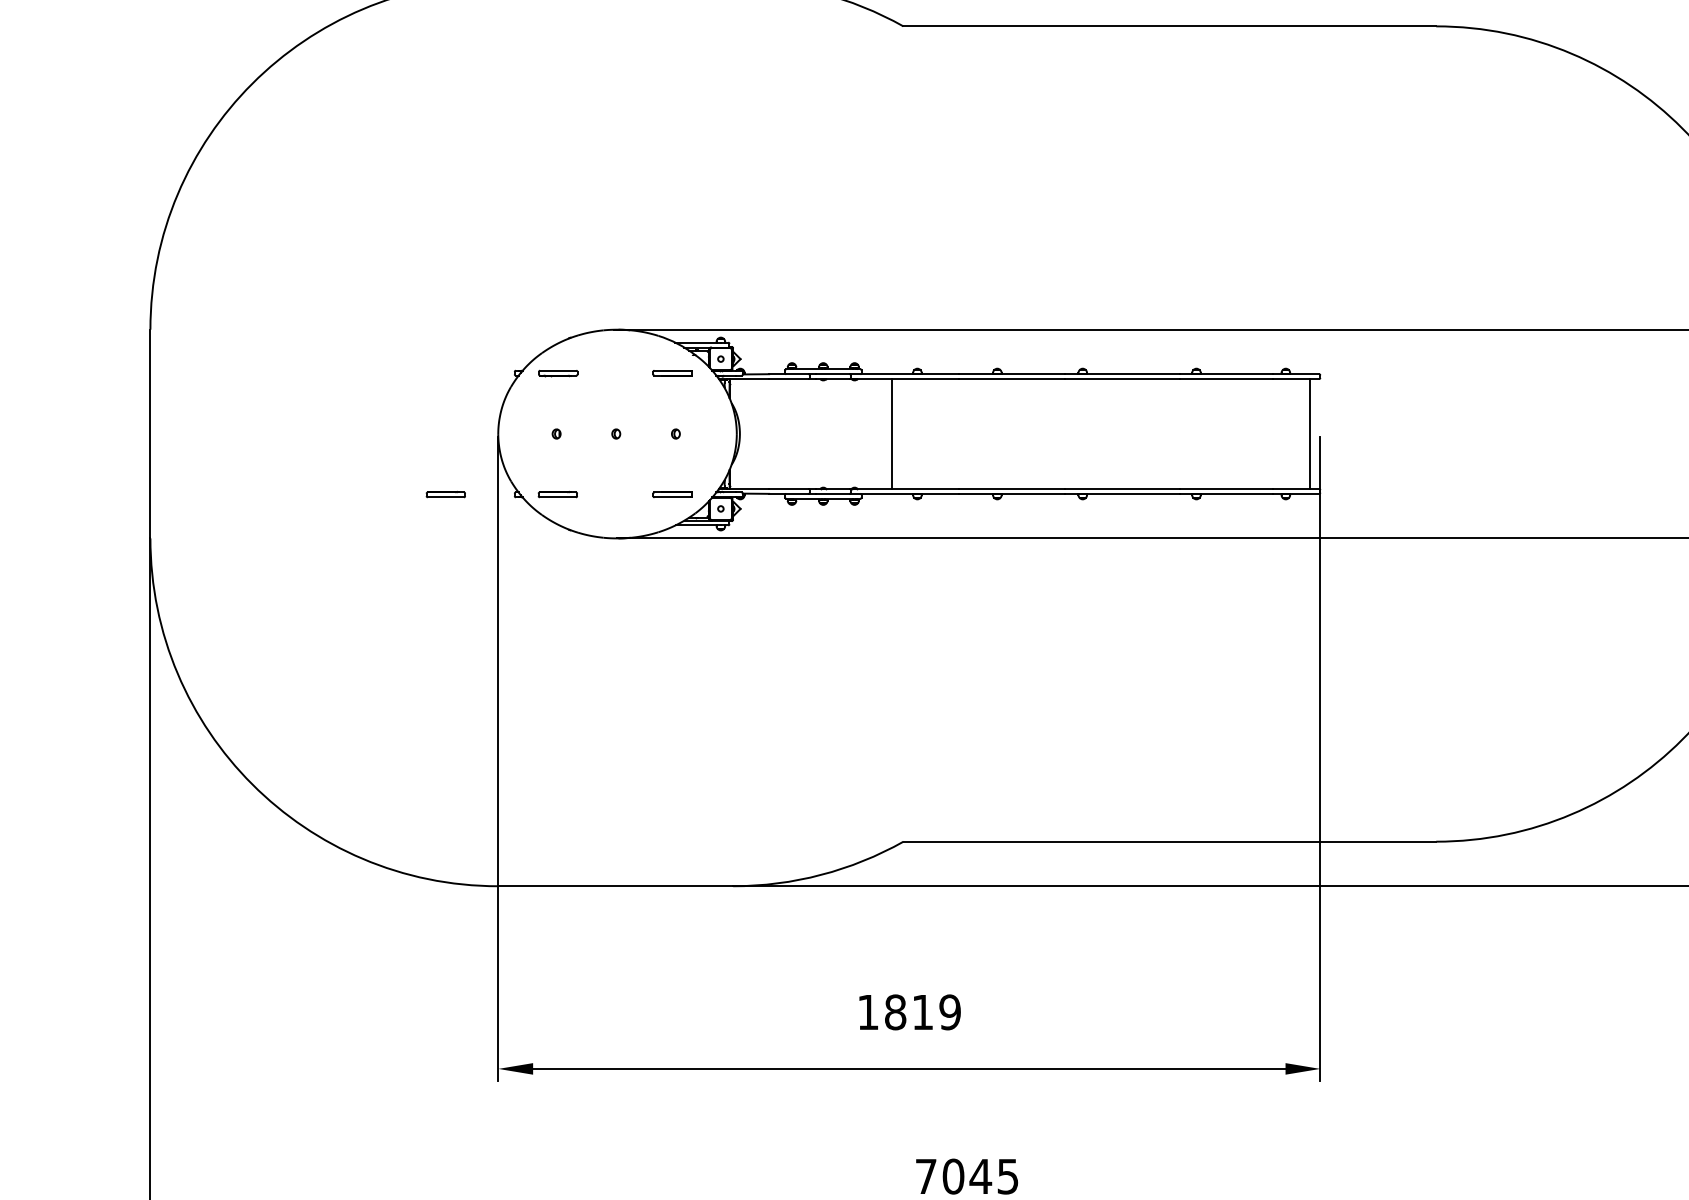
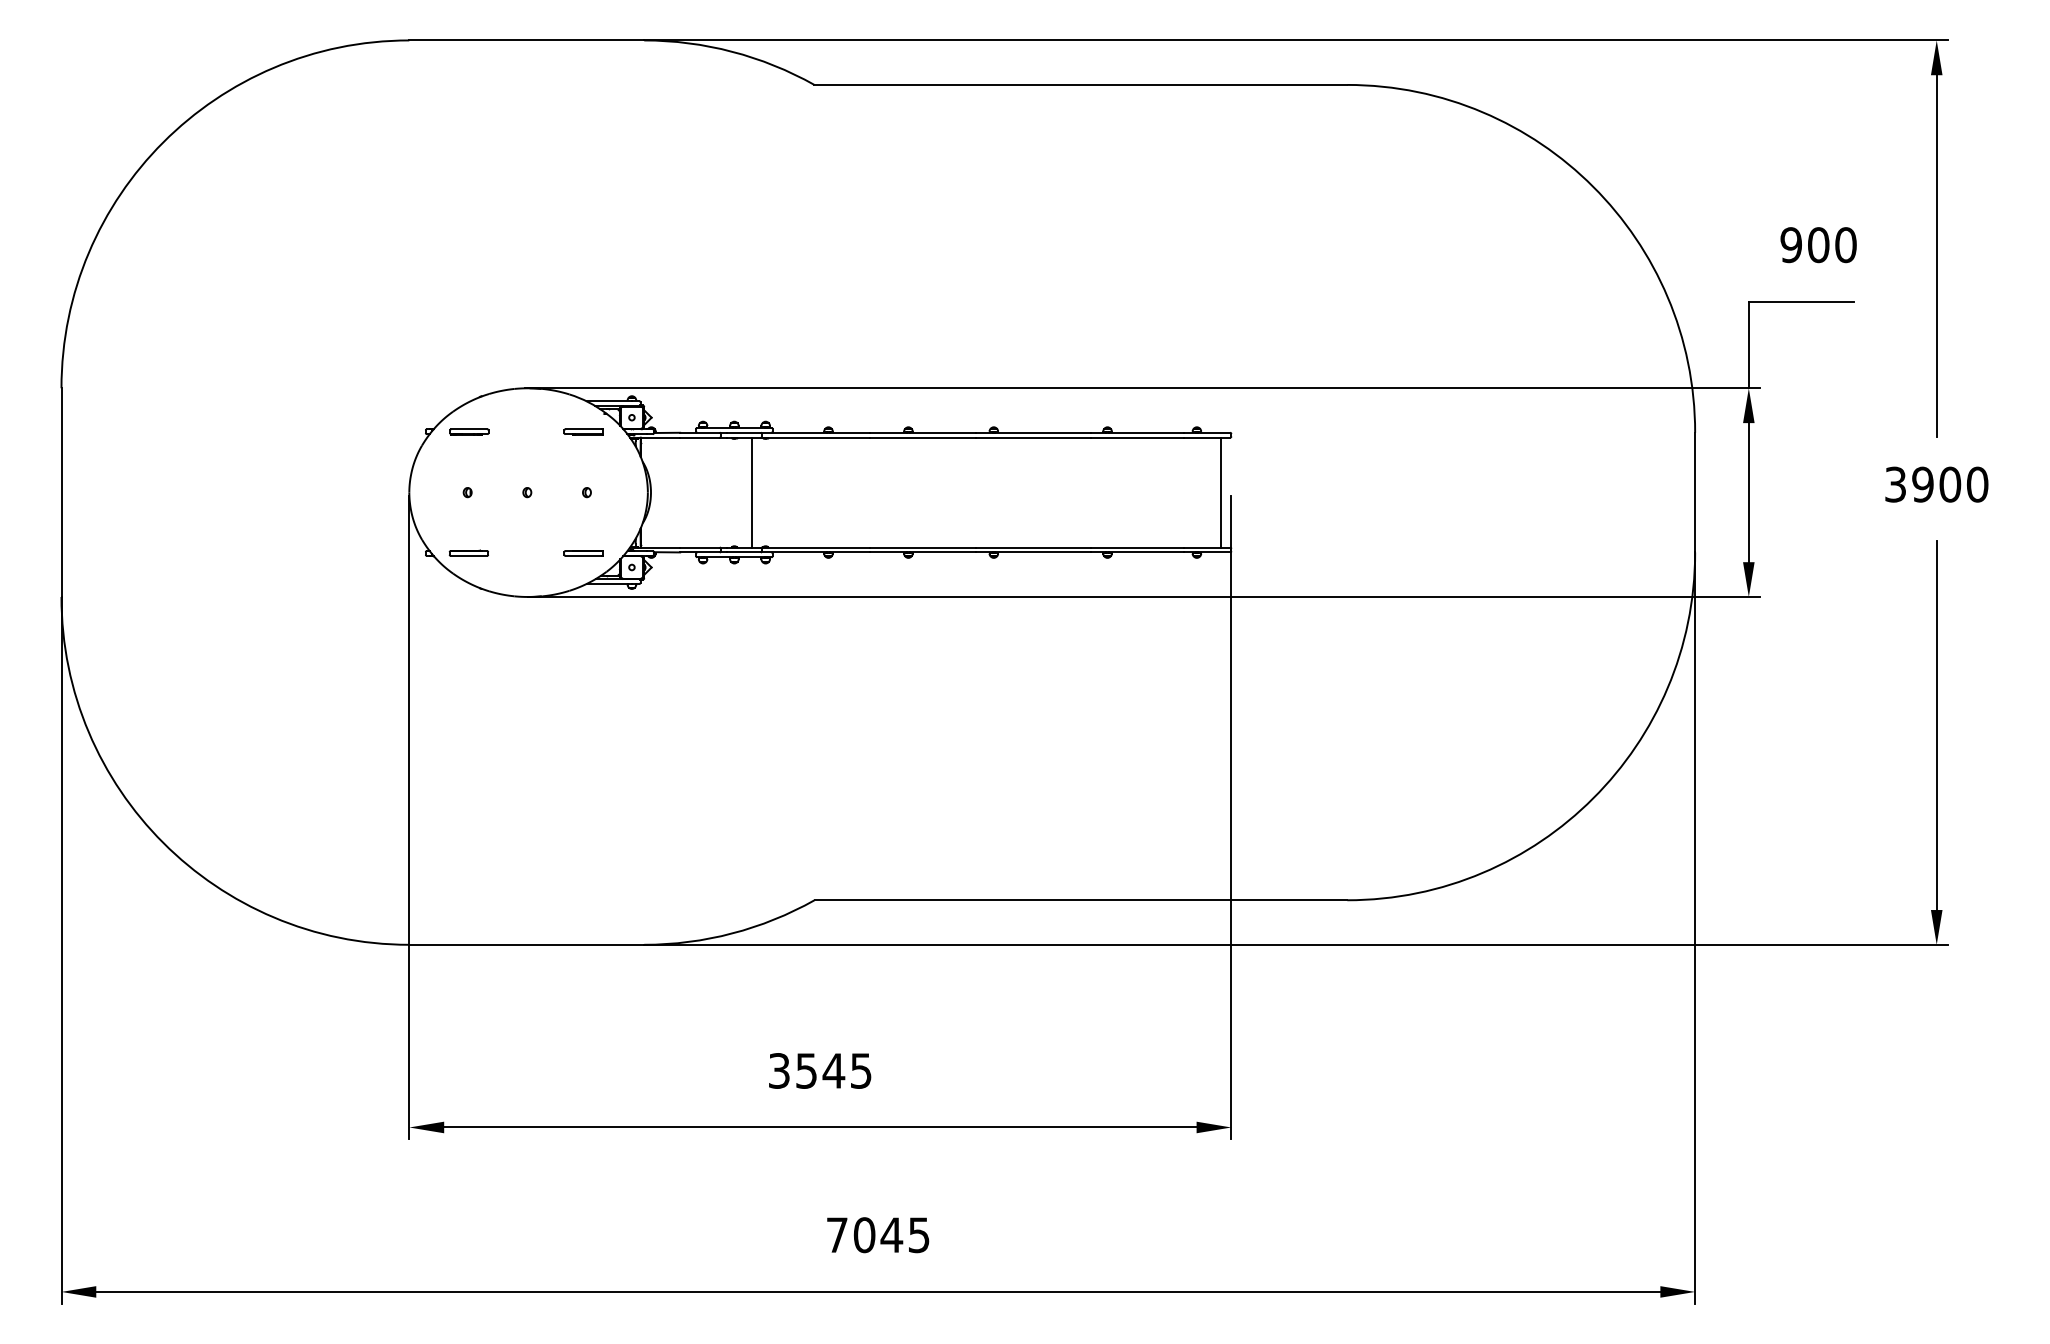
line: (892, 433) -> (752, 492), moved
part: (445, 493) -> (356, 552), removed
text: (909, 1011) -> (820, 1070), 1819 -> 3545

